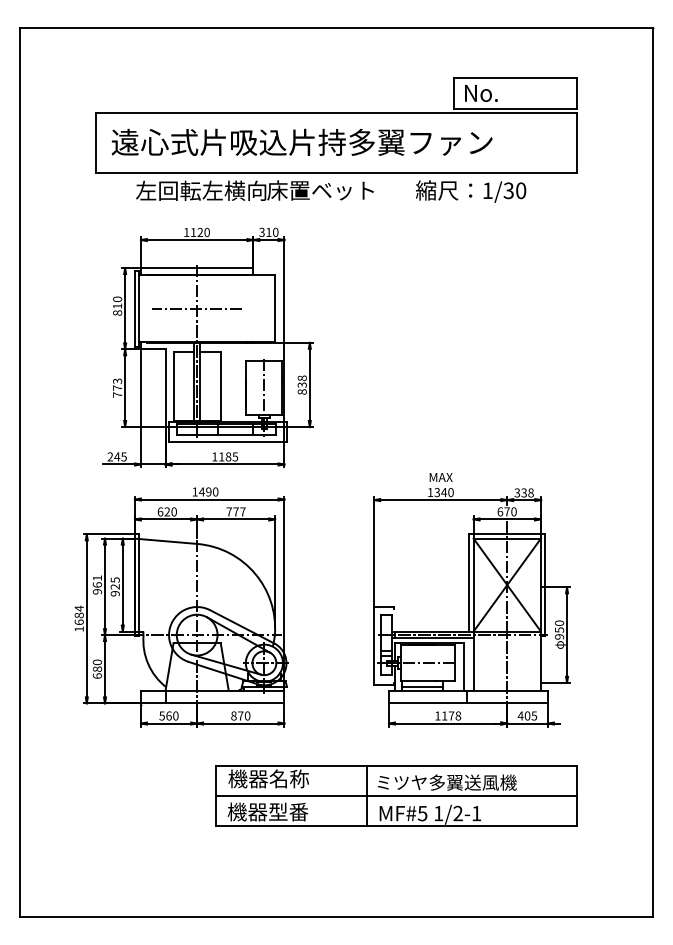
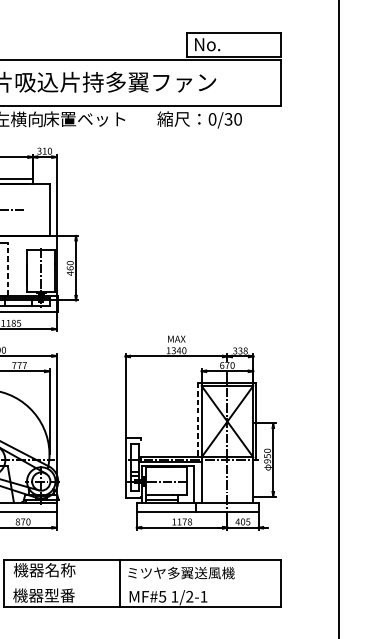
text: (487, 190) -> (212, 119), 1/30 -> 0/30
text: (301, 384) -> (69, 267), 838 -> 460
line: (220, 385) -> (7, 268), solid -> dashed
line: (469, 583) -> (198, 420), solid -> dashed
line: (396, 796) -> (142, 583), removed

